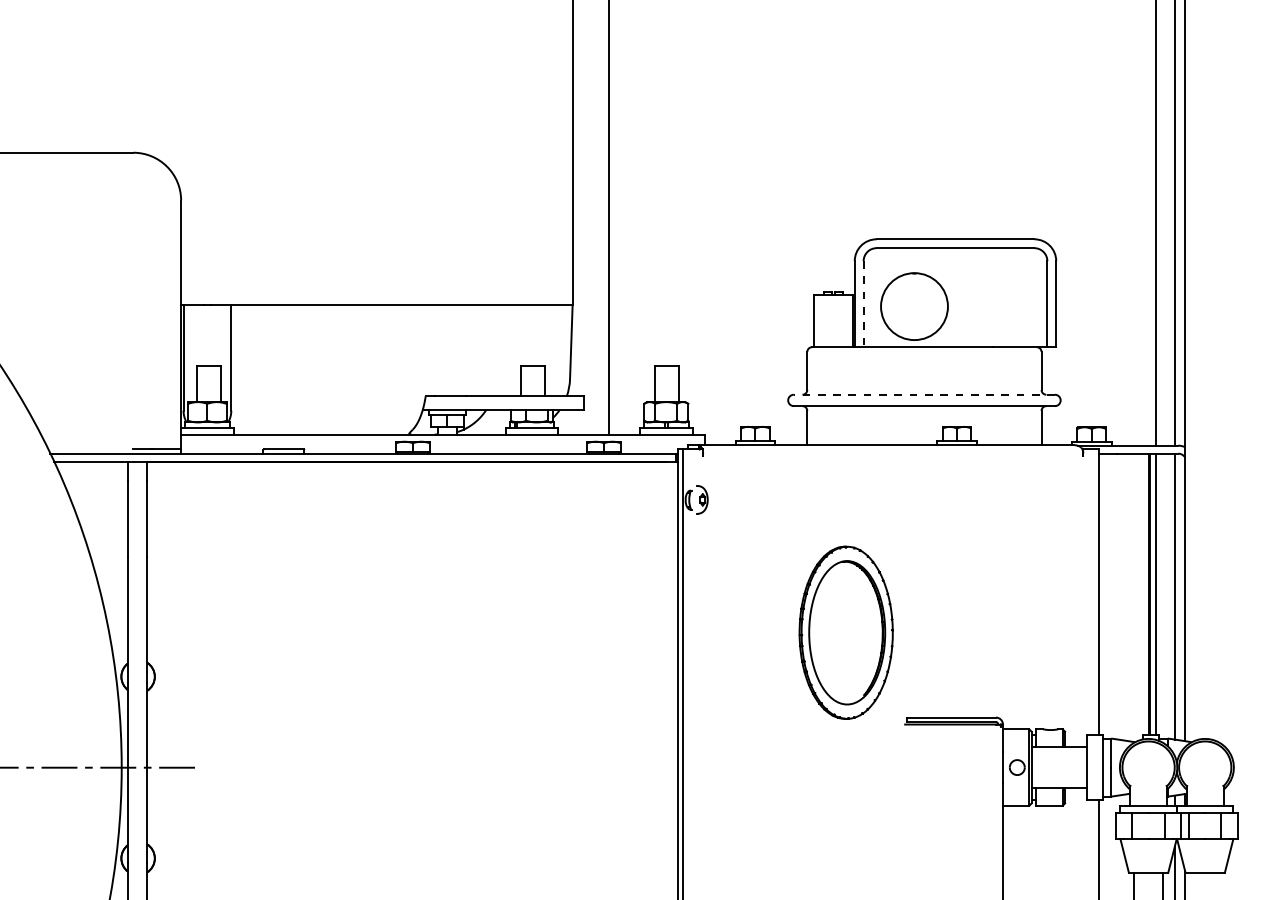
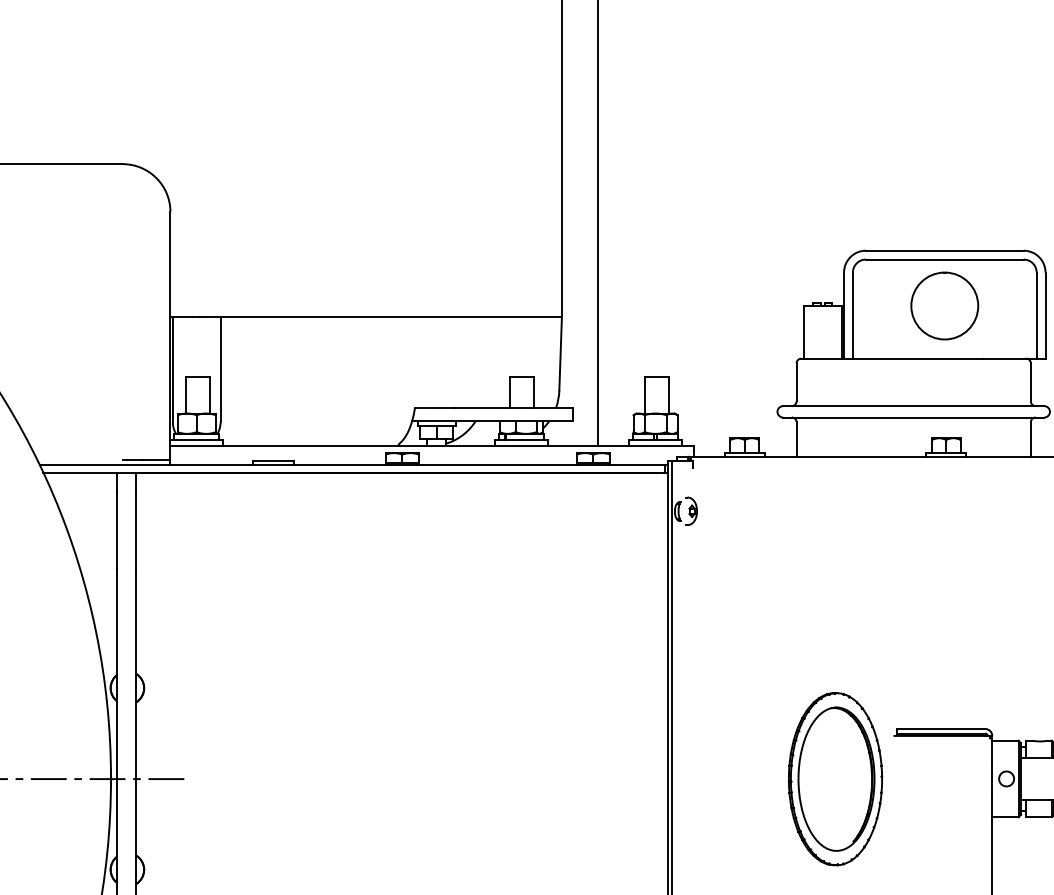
line: (863, 304) -> (852, 315), dashed -> solid
circle: (914, 306) -> (944, 305), moved
line: (924, 394) -> (913, 405), dashed -> solid
part: (845, 632) -> (834, 778), moved

